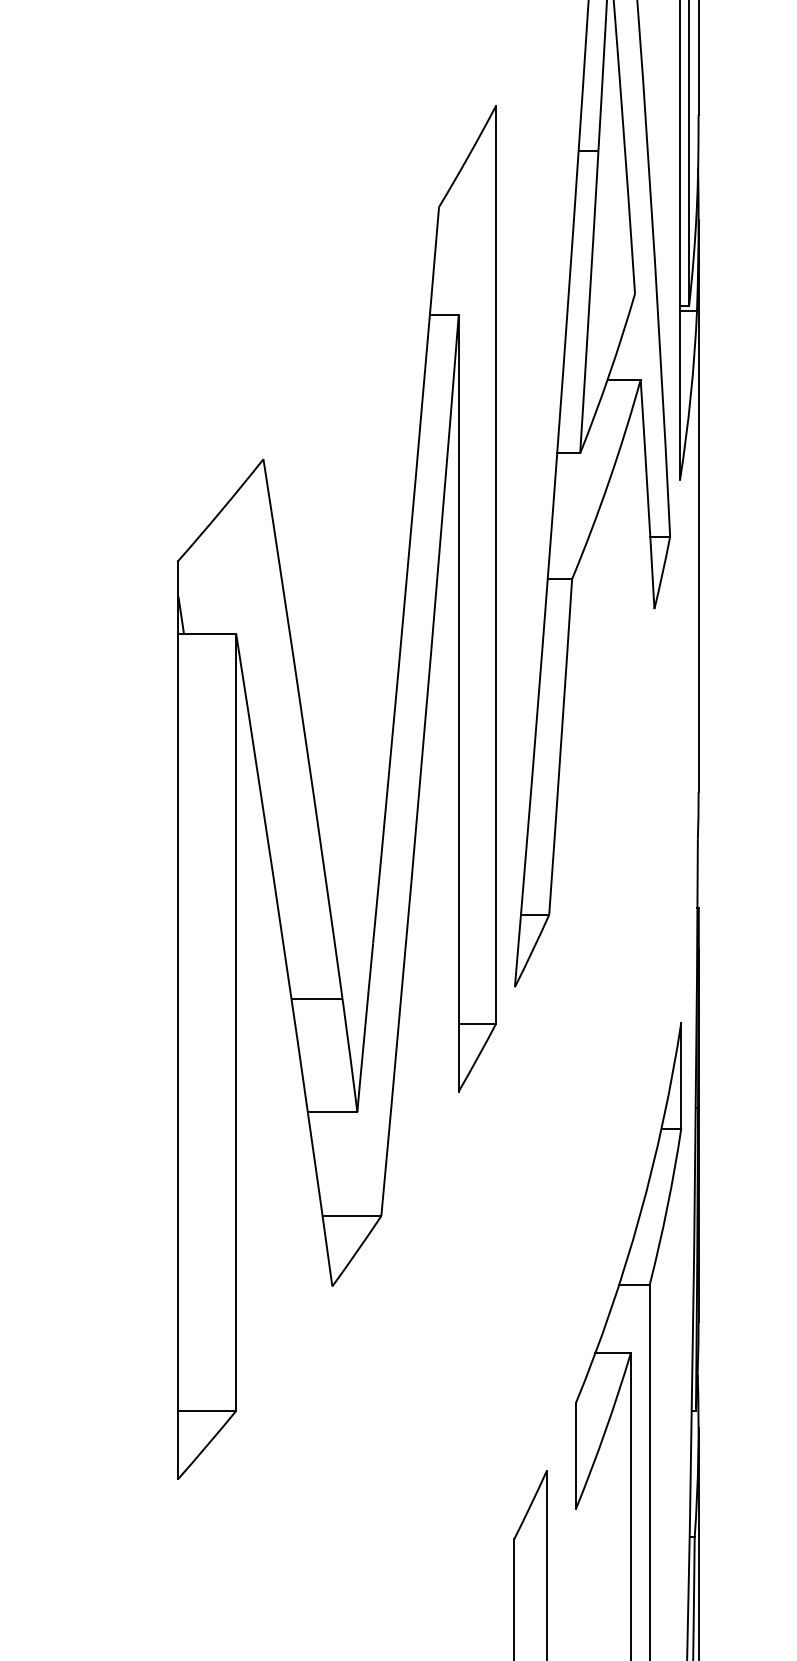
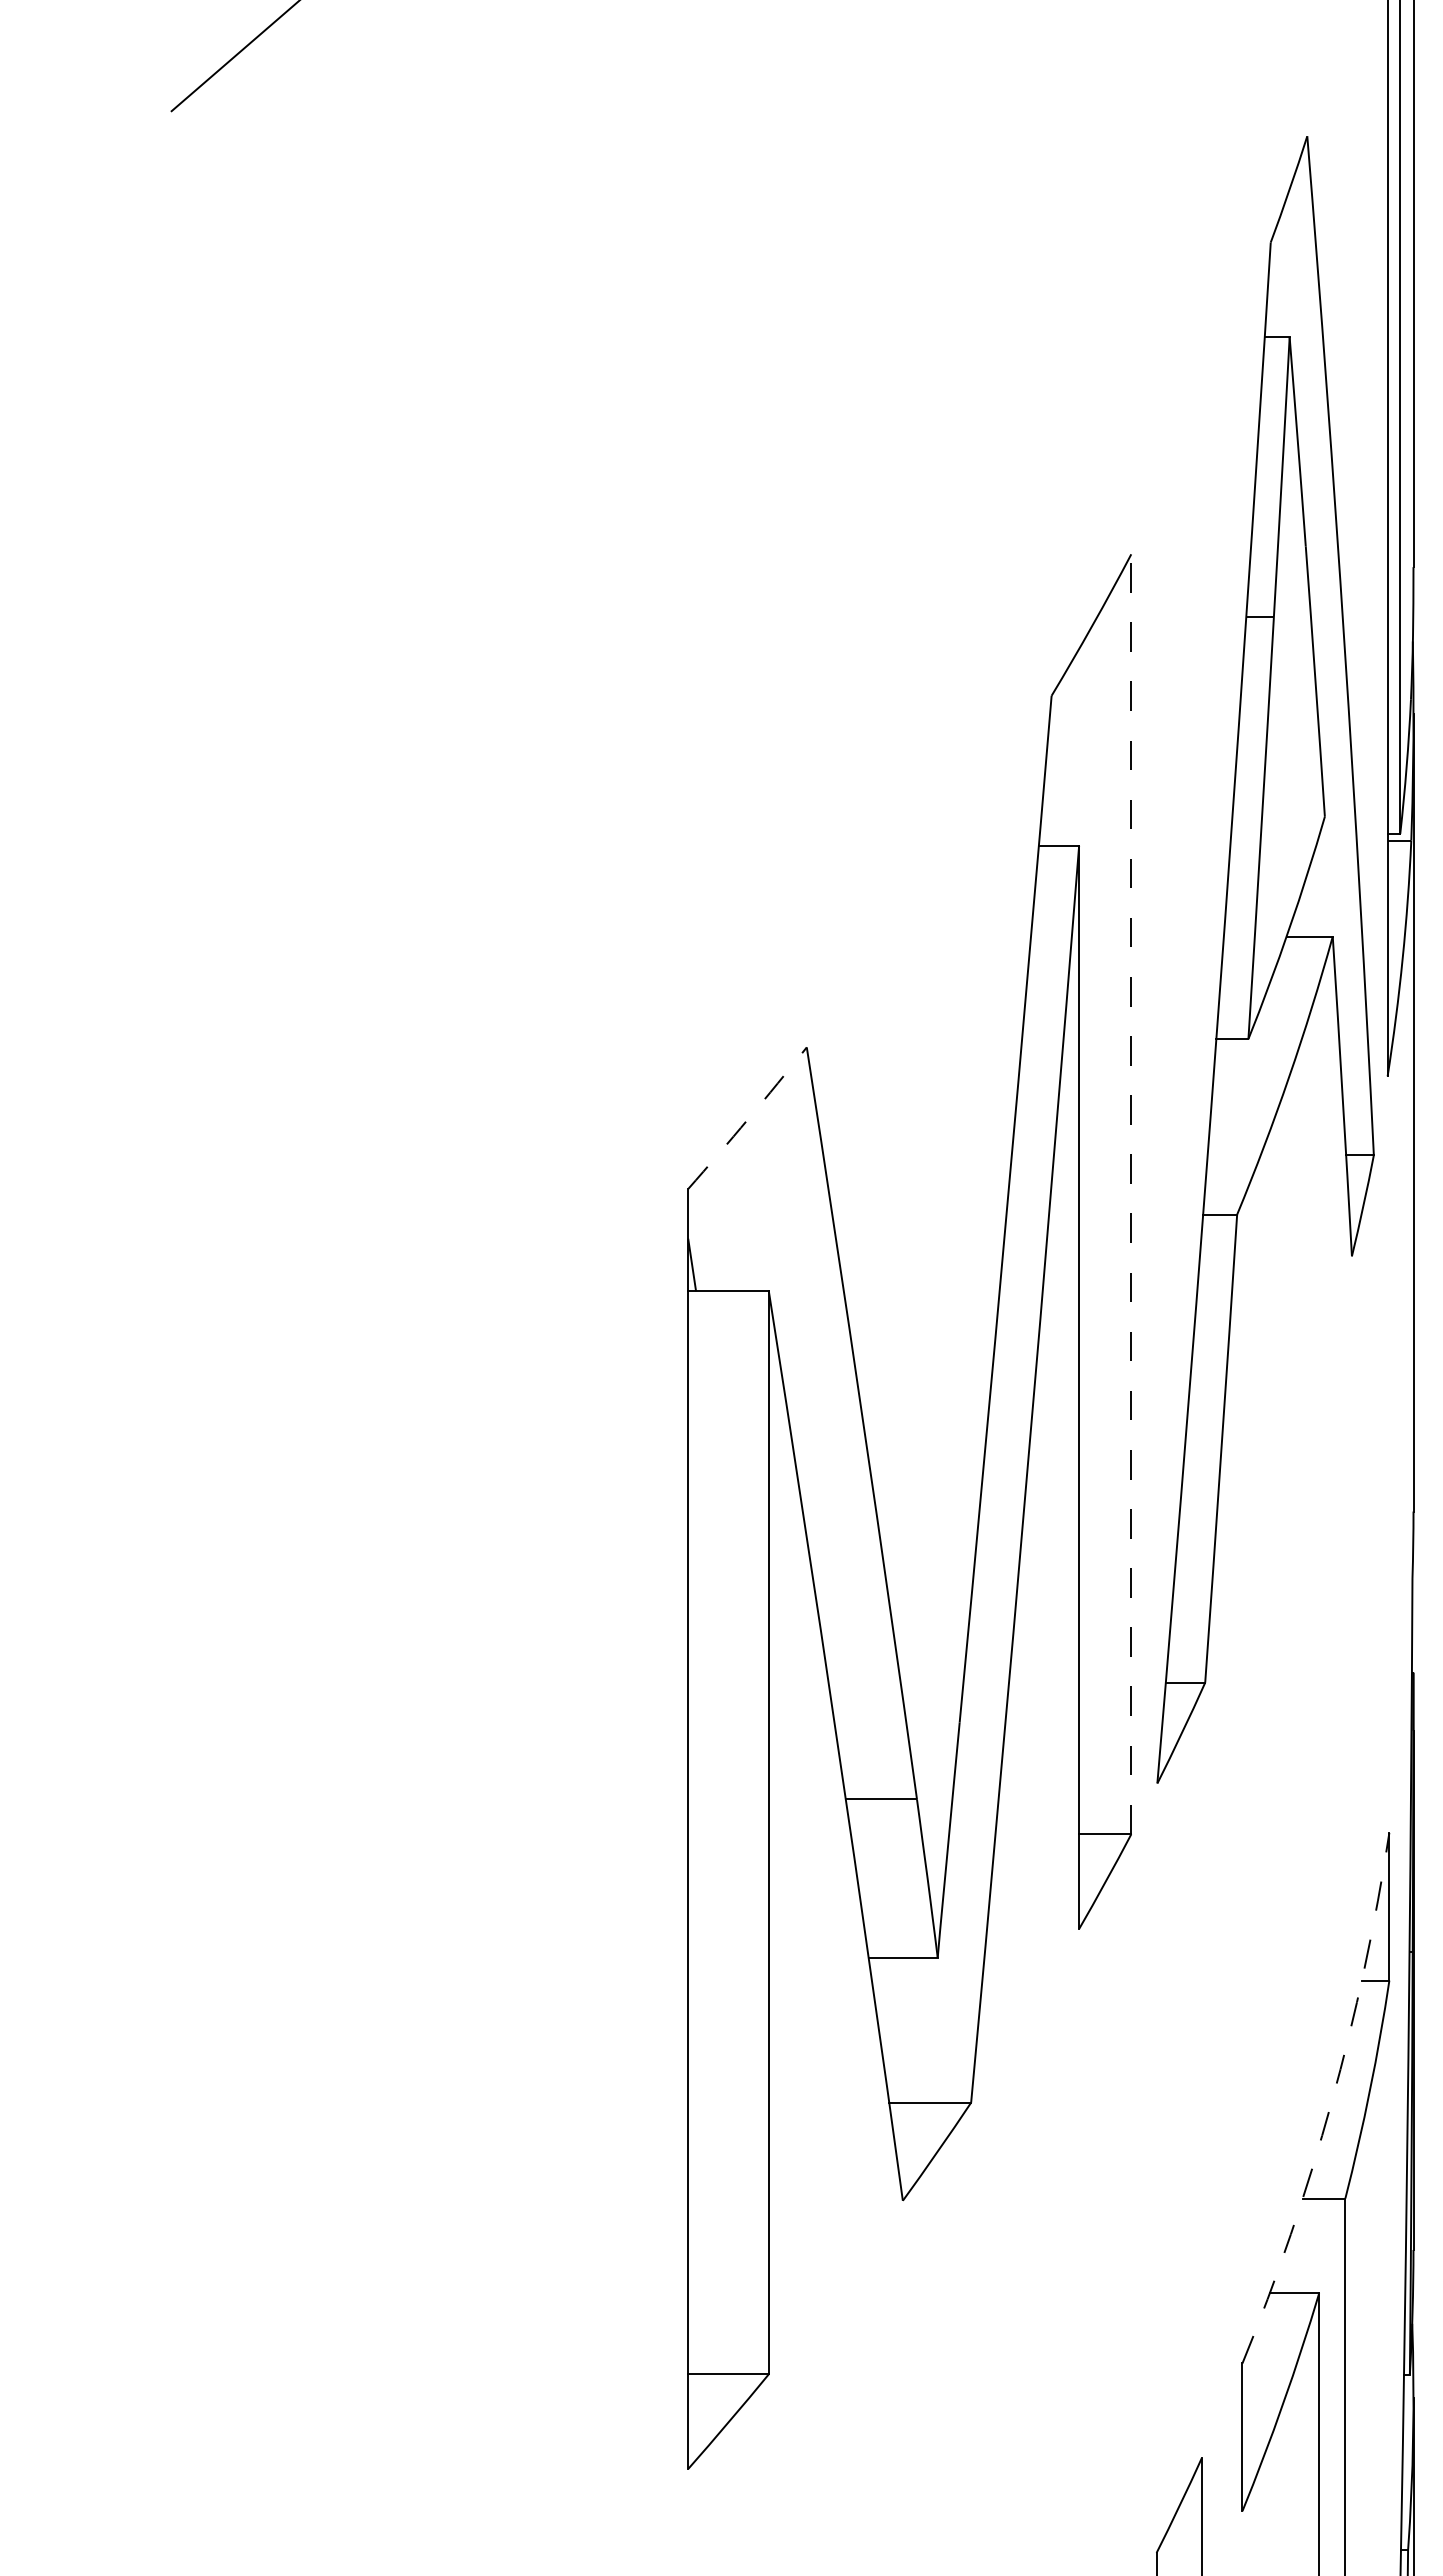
arc: (221, 510) -> (748, 1118), solid -> dashed
line: (496, 564) -> (1131, 1194), solid -> dashed
arc: (639, 1215) -> (1331, 2102), solid -> dashed

